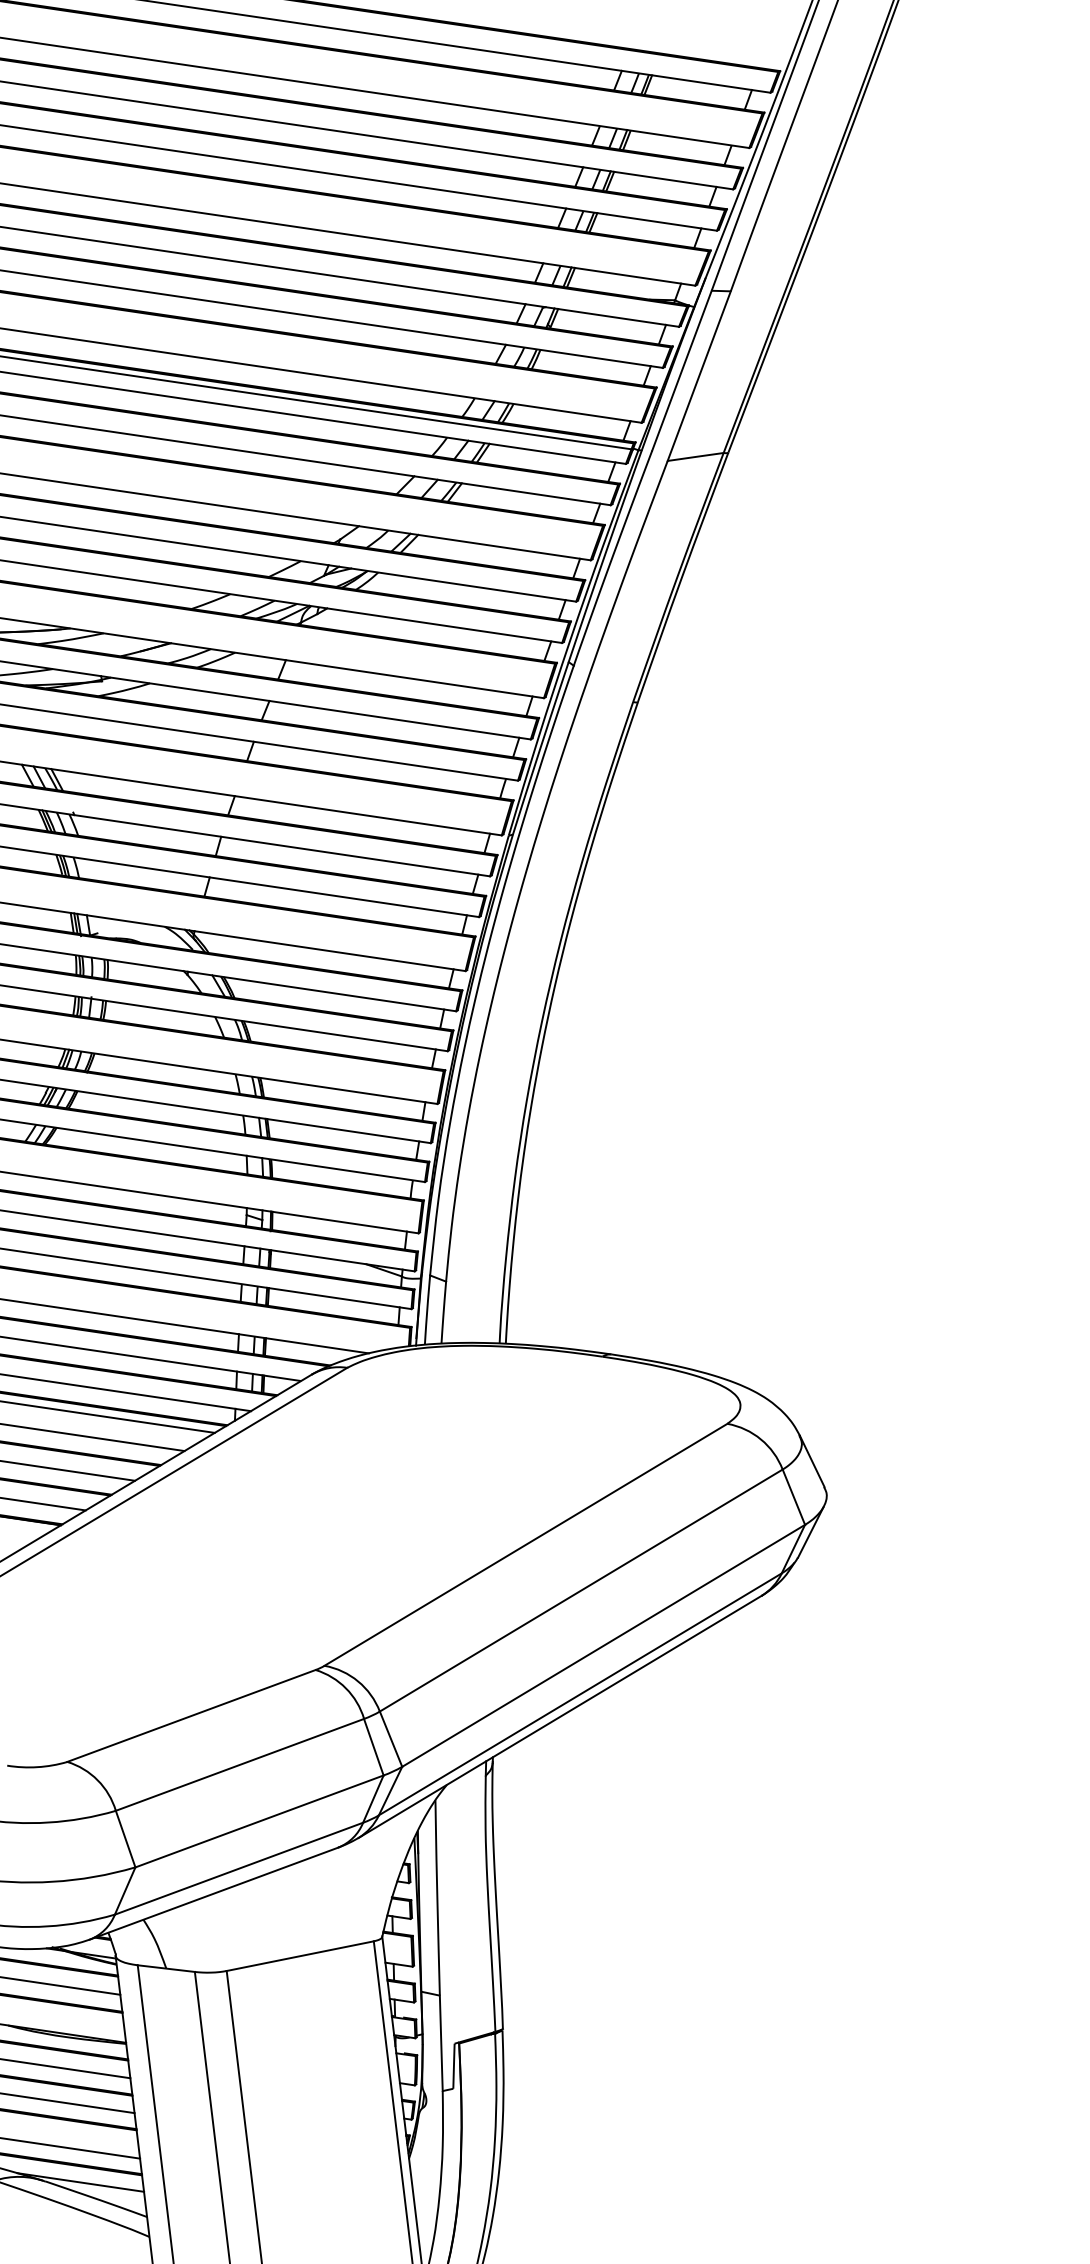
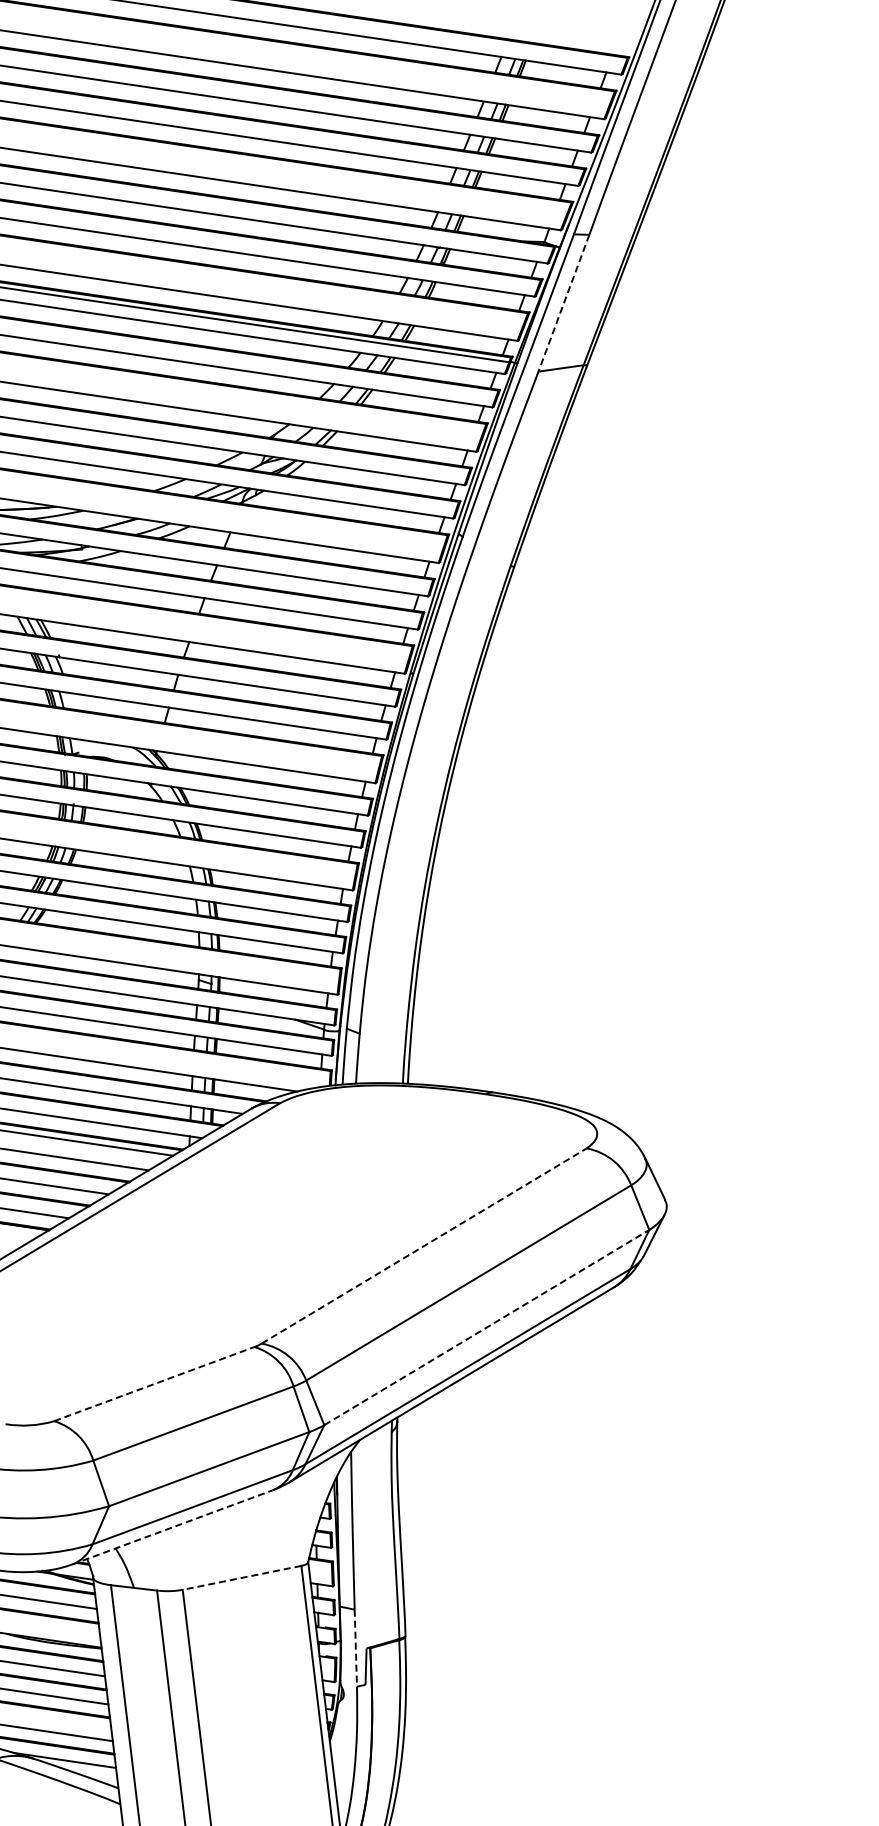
line: (698, 376) -> (563, 303), solid -> dashed
line: (526, 1545) -> (424, 1246), solid -> dashed
line: (603, 1645) -> (486, 1327), solid -> dashed
line: (191, 1716) -> (154, 1384), solid -> dashed
line: (214, 1893) -> (172, 1527), solid -> dashed
line: (300, 1955) -> (242, 1577), solid -> dashed
line: (440, 2043) -> (355, 1648), solid -> dashed

